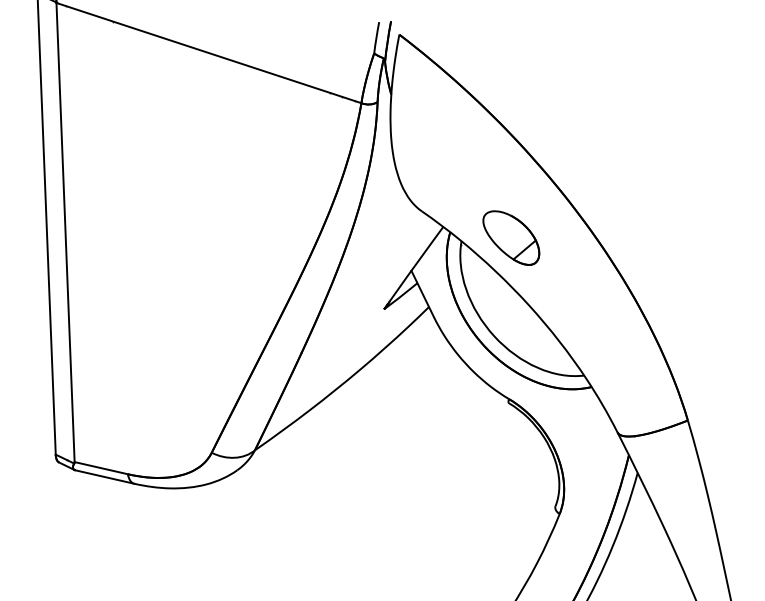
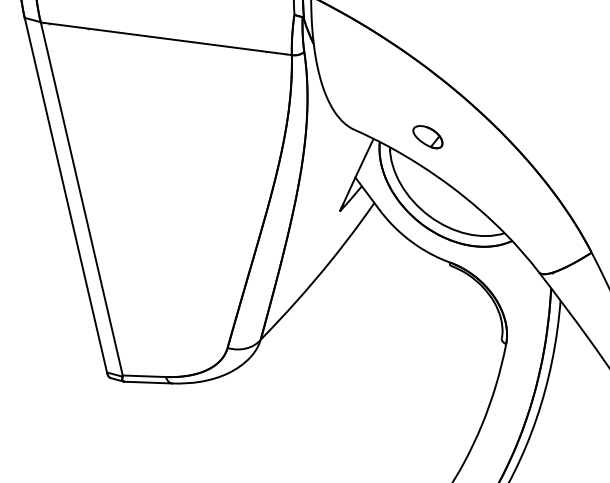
part: (510, 236) -> (427, 136), size x0.6

